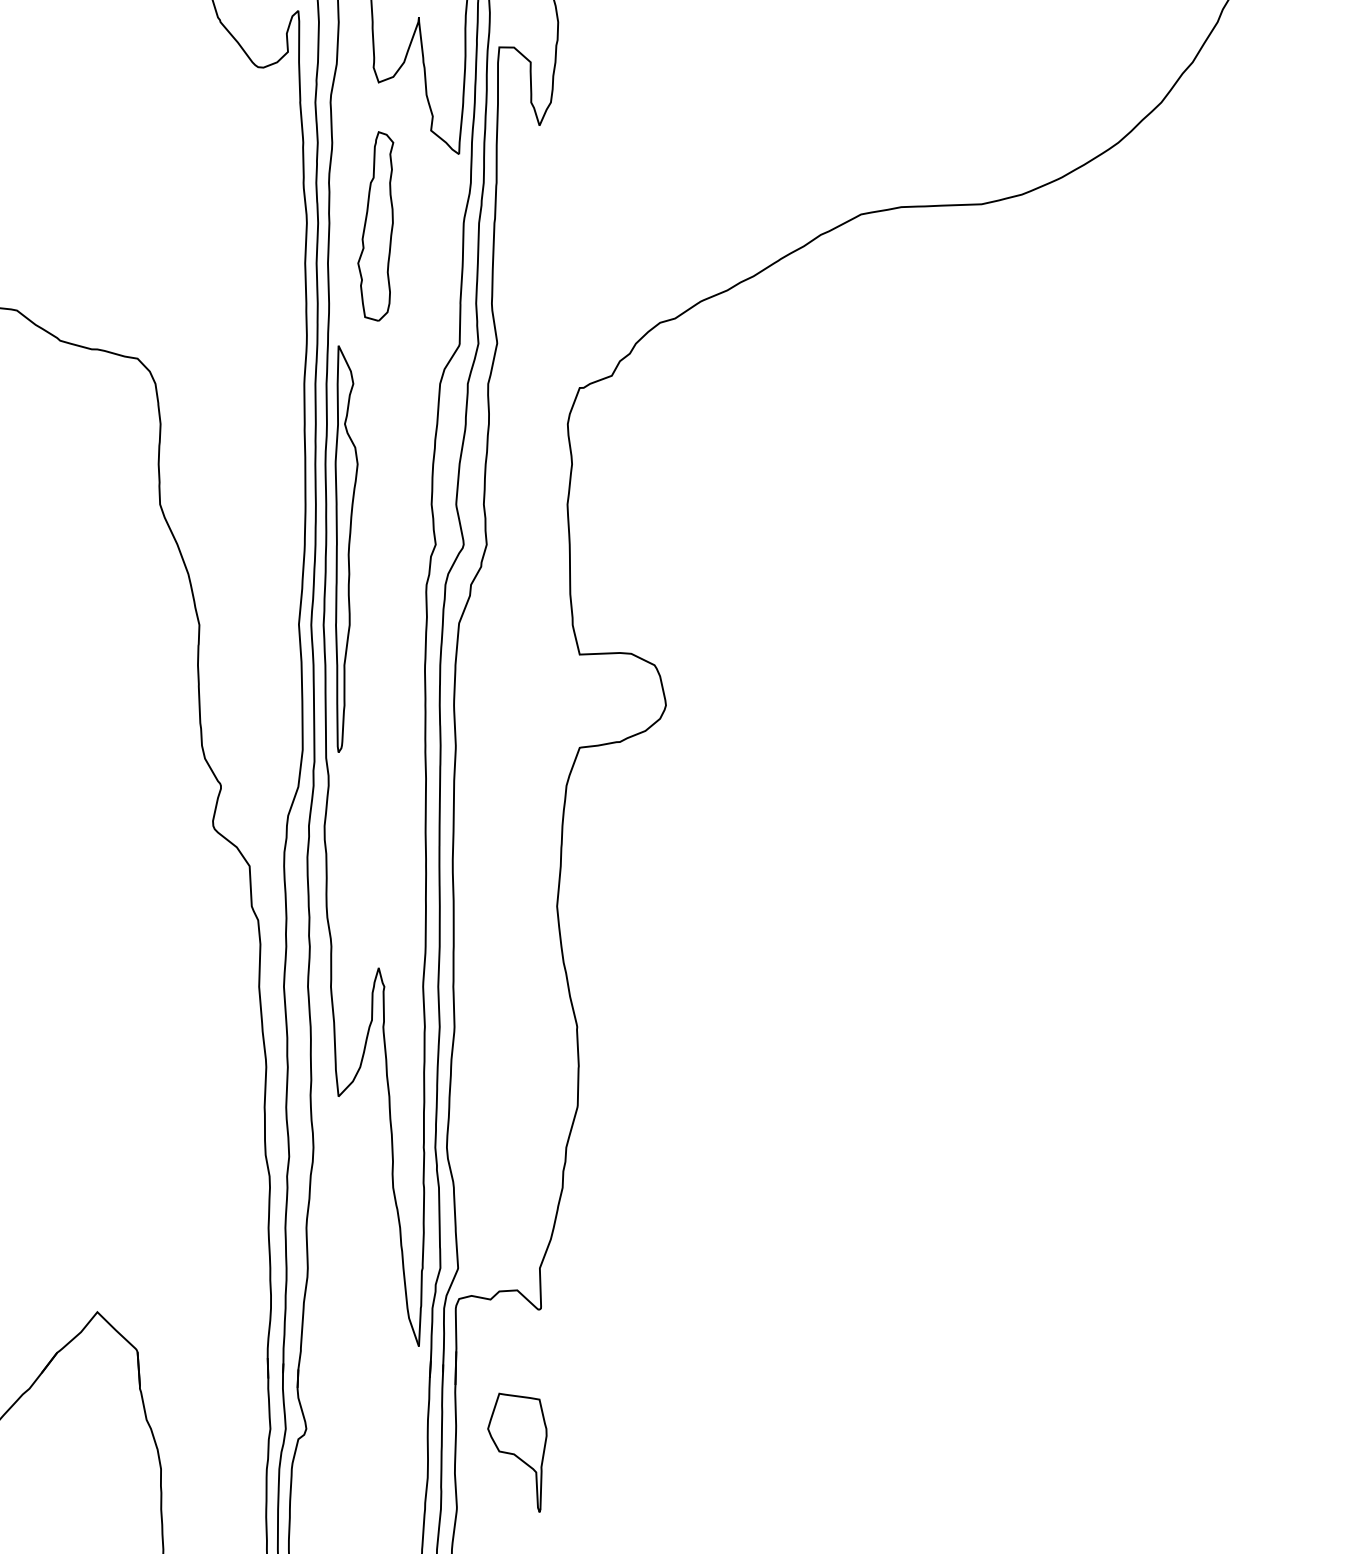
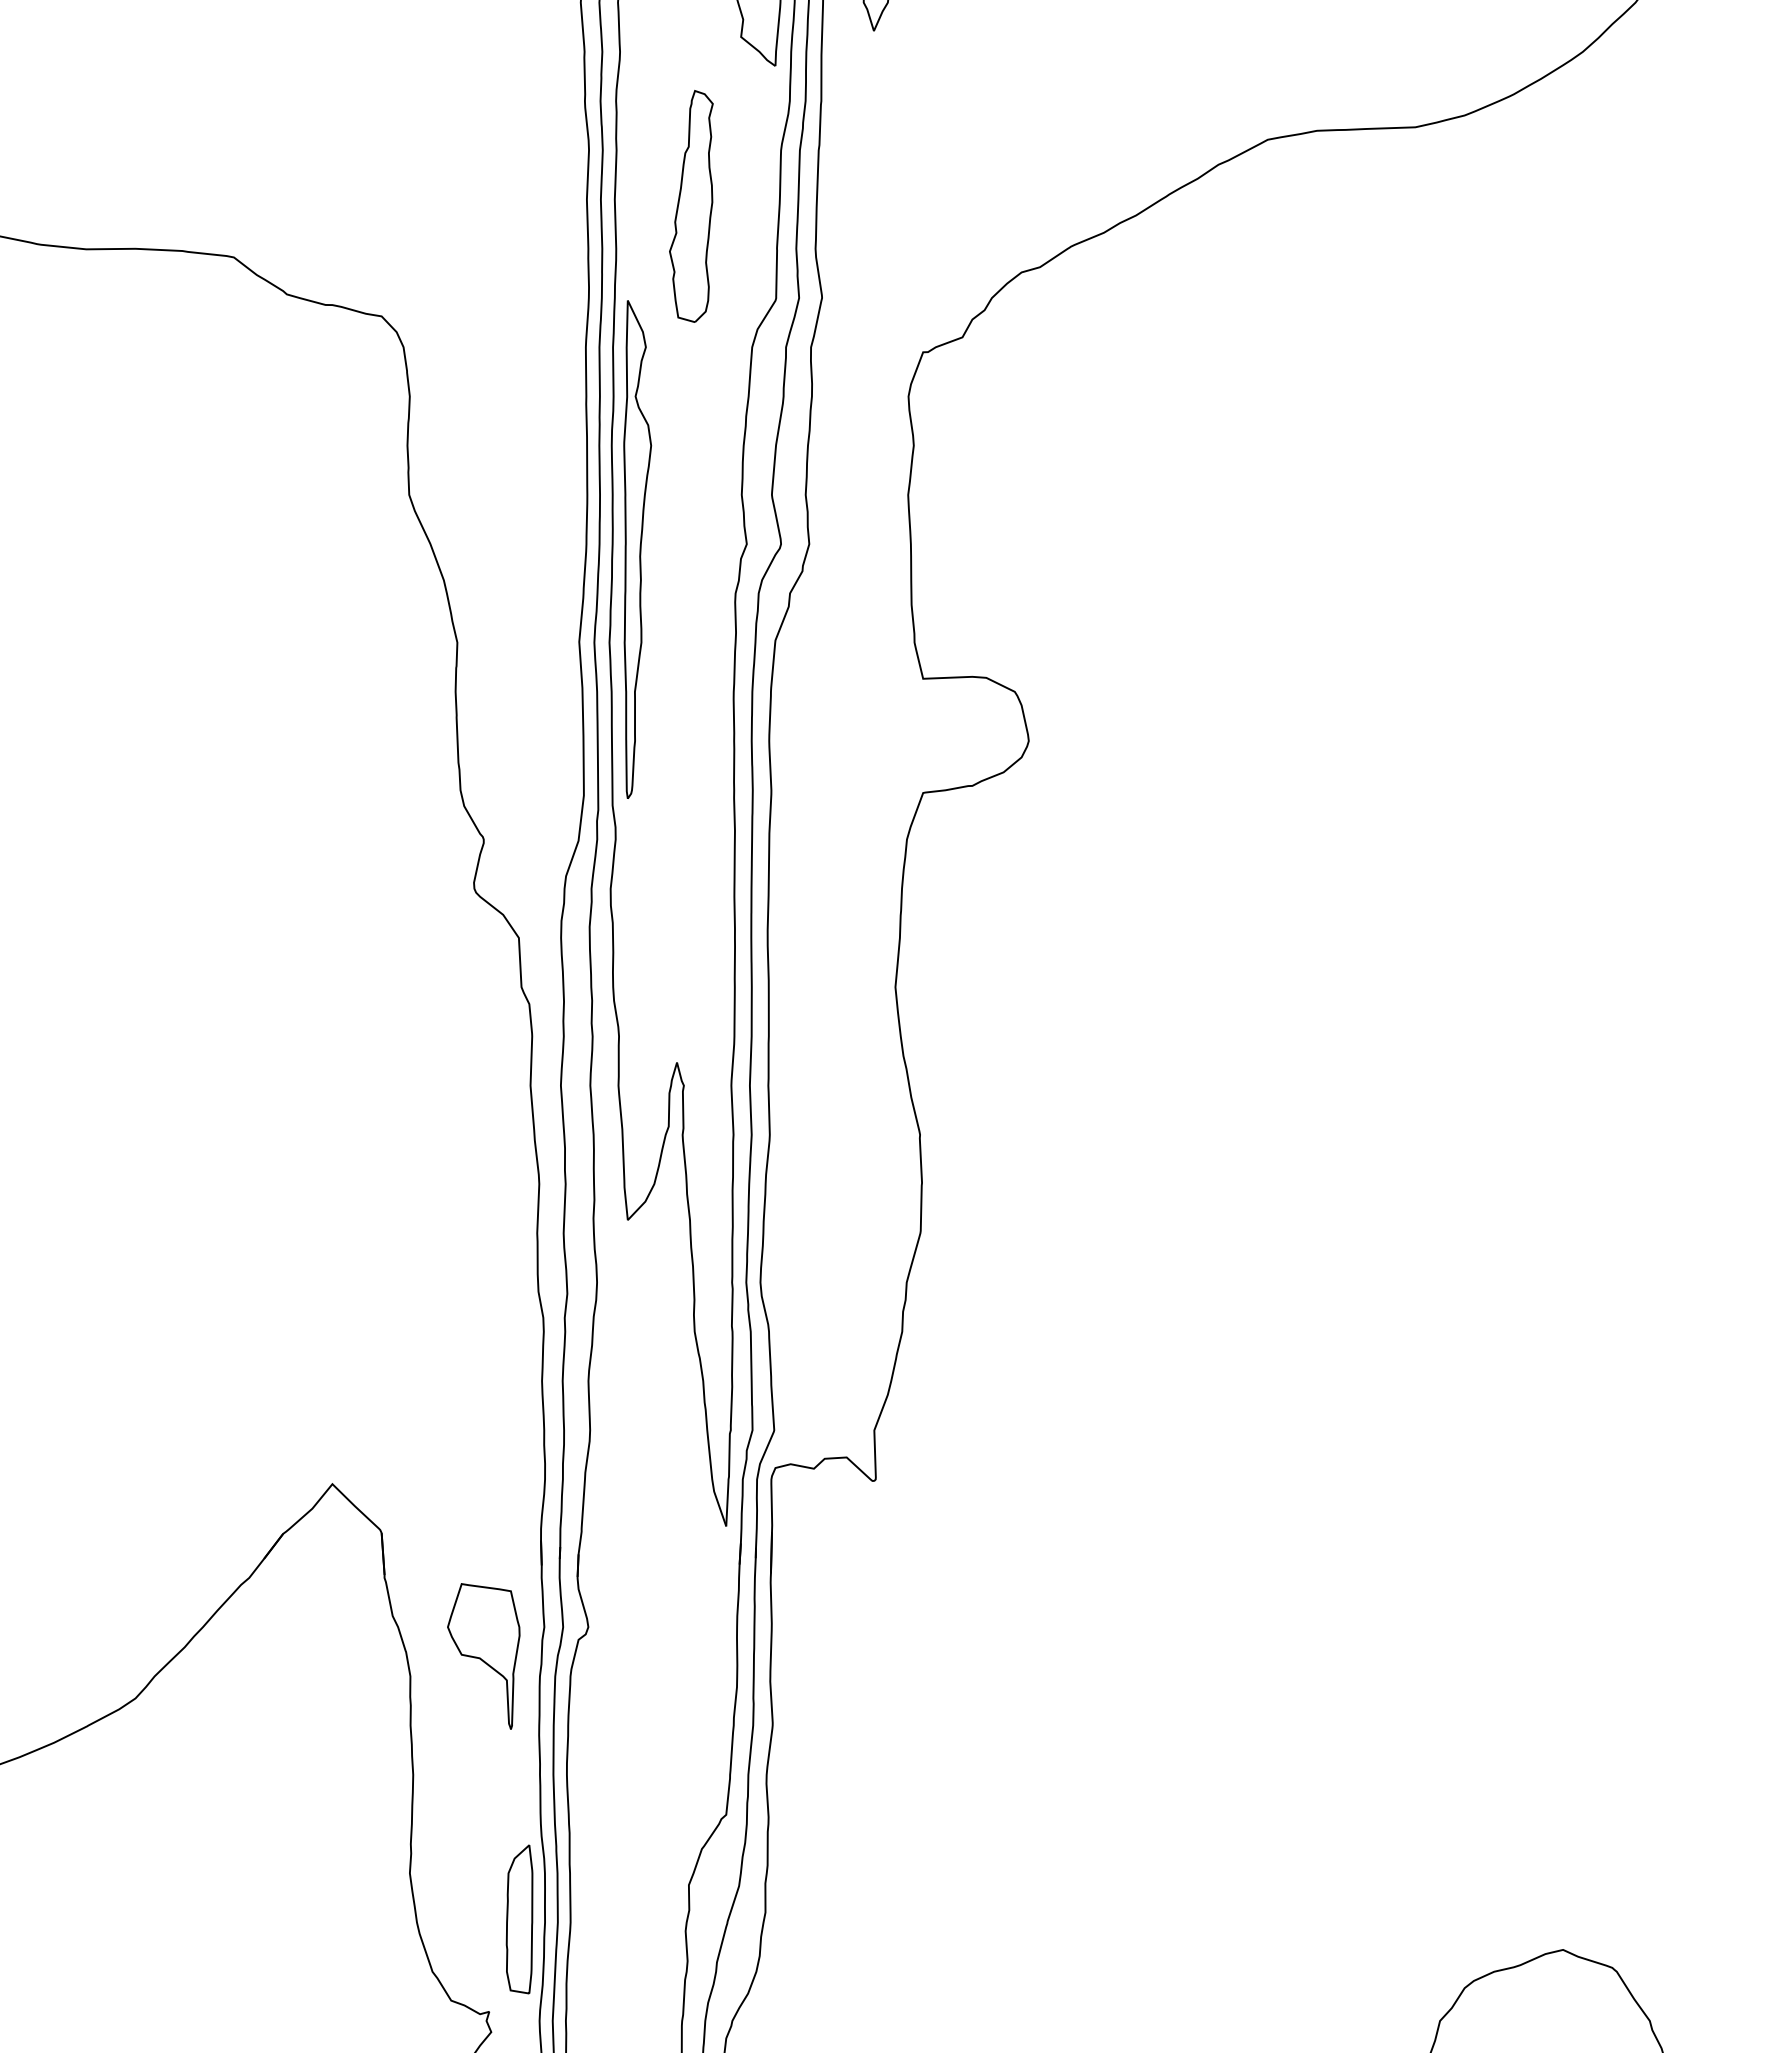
part: (375, 226) -> (691, 206), moved
part: (517, 1452) -> (483, 1656), moved

